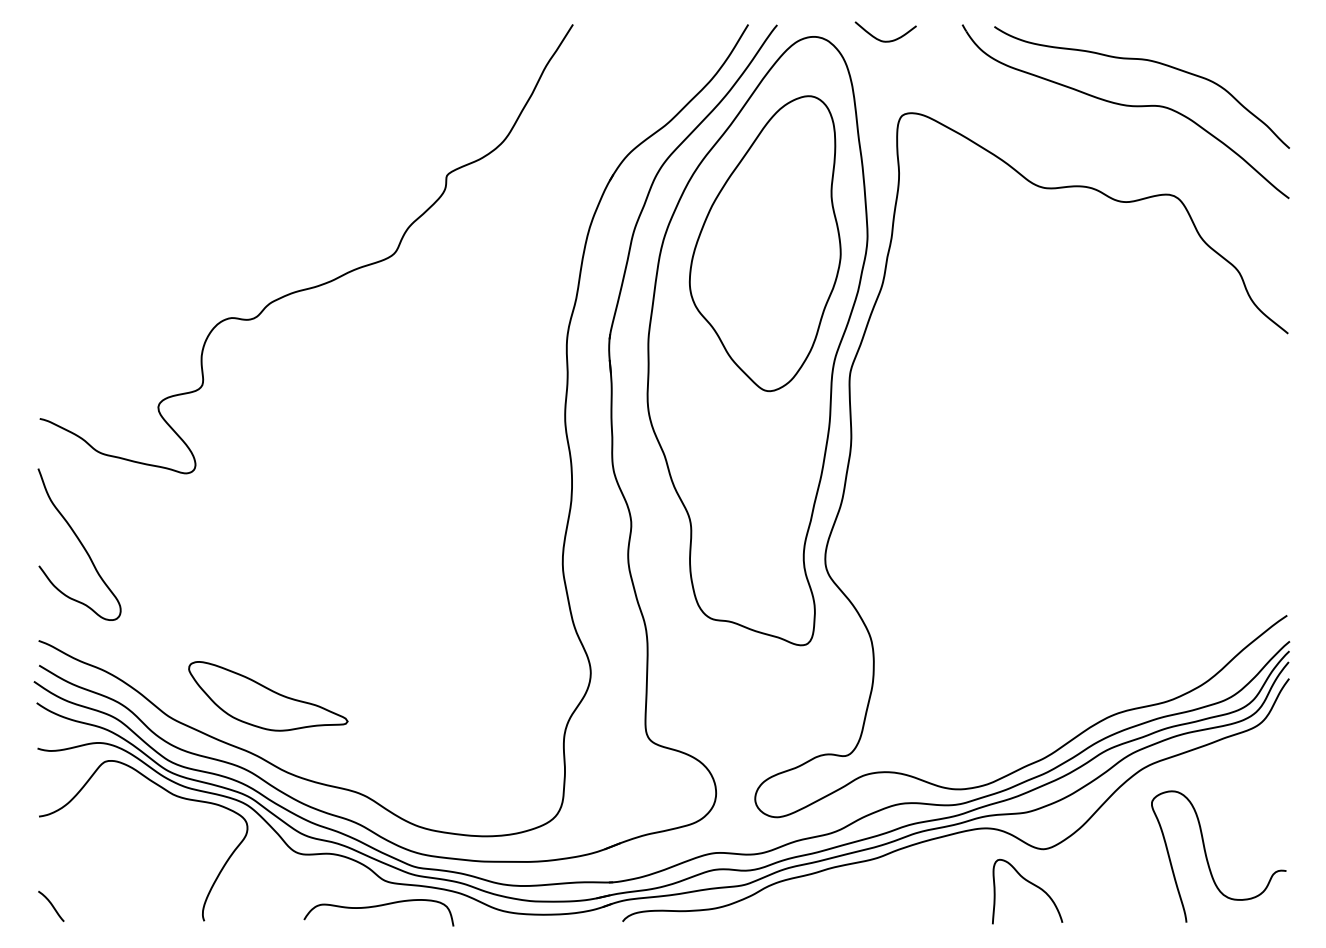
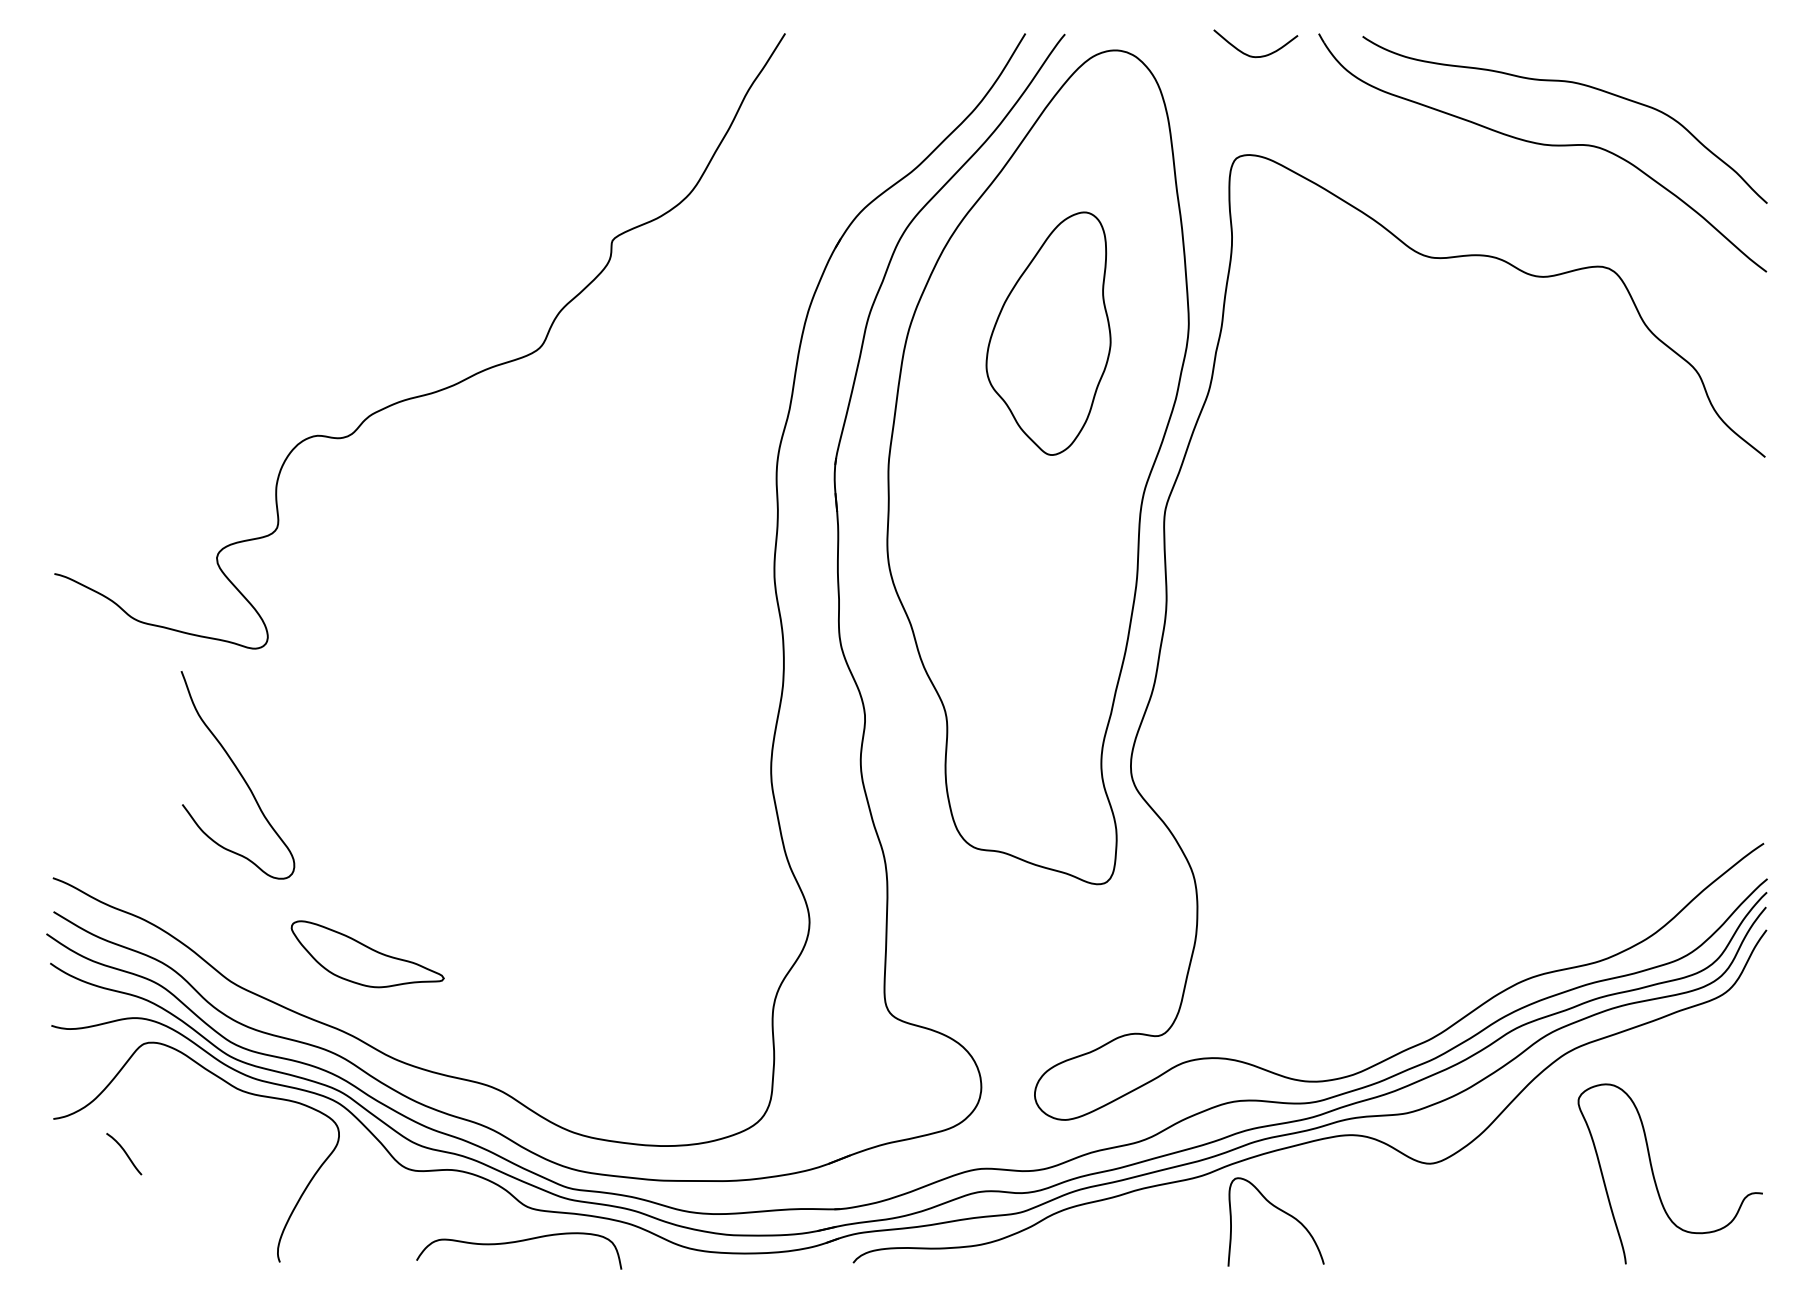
curve: (882, 40) -> (1251, 55), moved
part: (765, 243) -> (1048, 333), size x0.6
curve: (80, 544) -> (239, 774), moved
part: (268, 696) -> (367, 954), size x0.7
curve: (1031, 884) -> (1281, 1211), moved
curve: (52, 906) -> (125, 1154), moved

